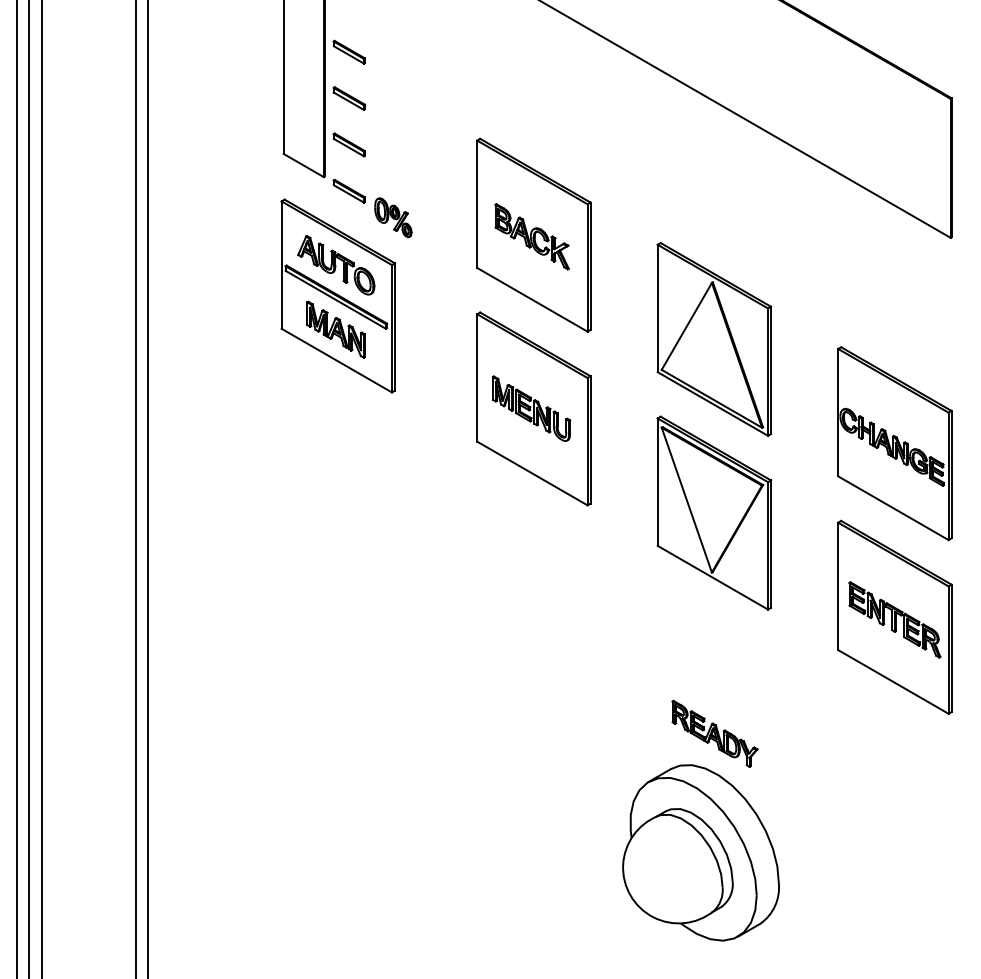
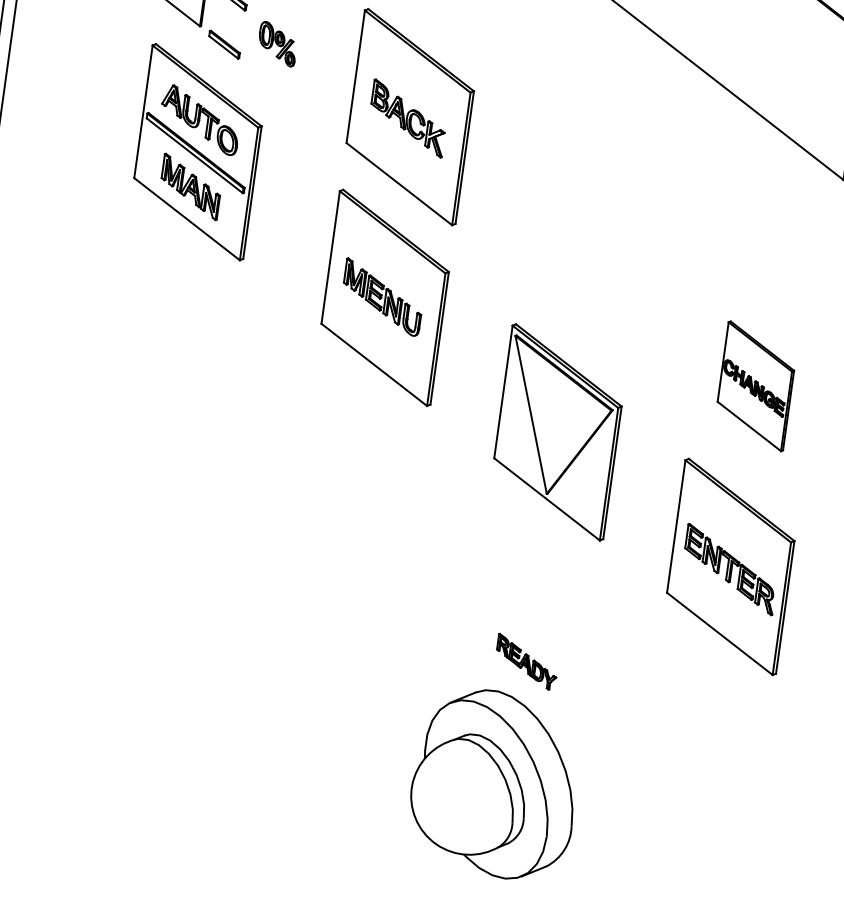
part: (393, 217) -> (277, 43), moved
part: (714, 339) -> (583, 251), removed
part: (894, 443) -> (755, 385), size x0.6
part: (714, 733) -> (526, 661), size x0.7

